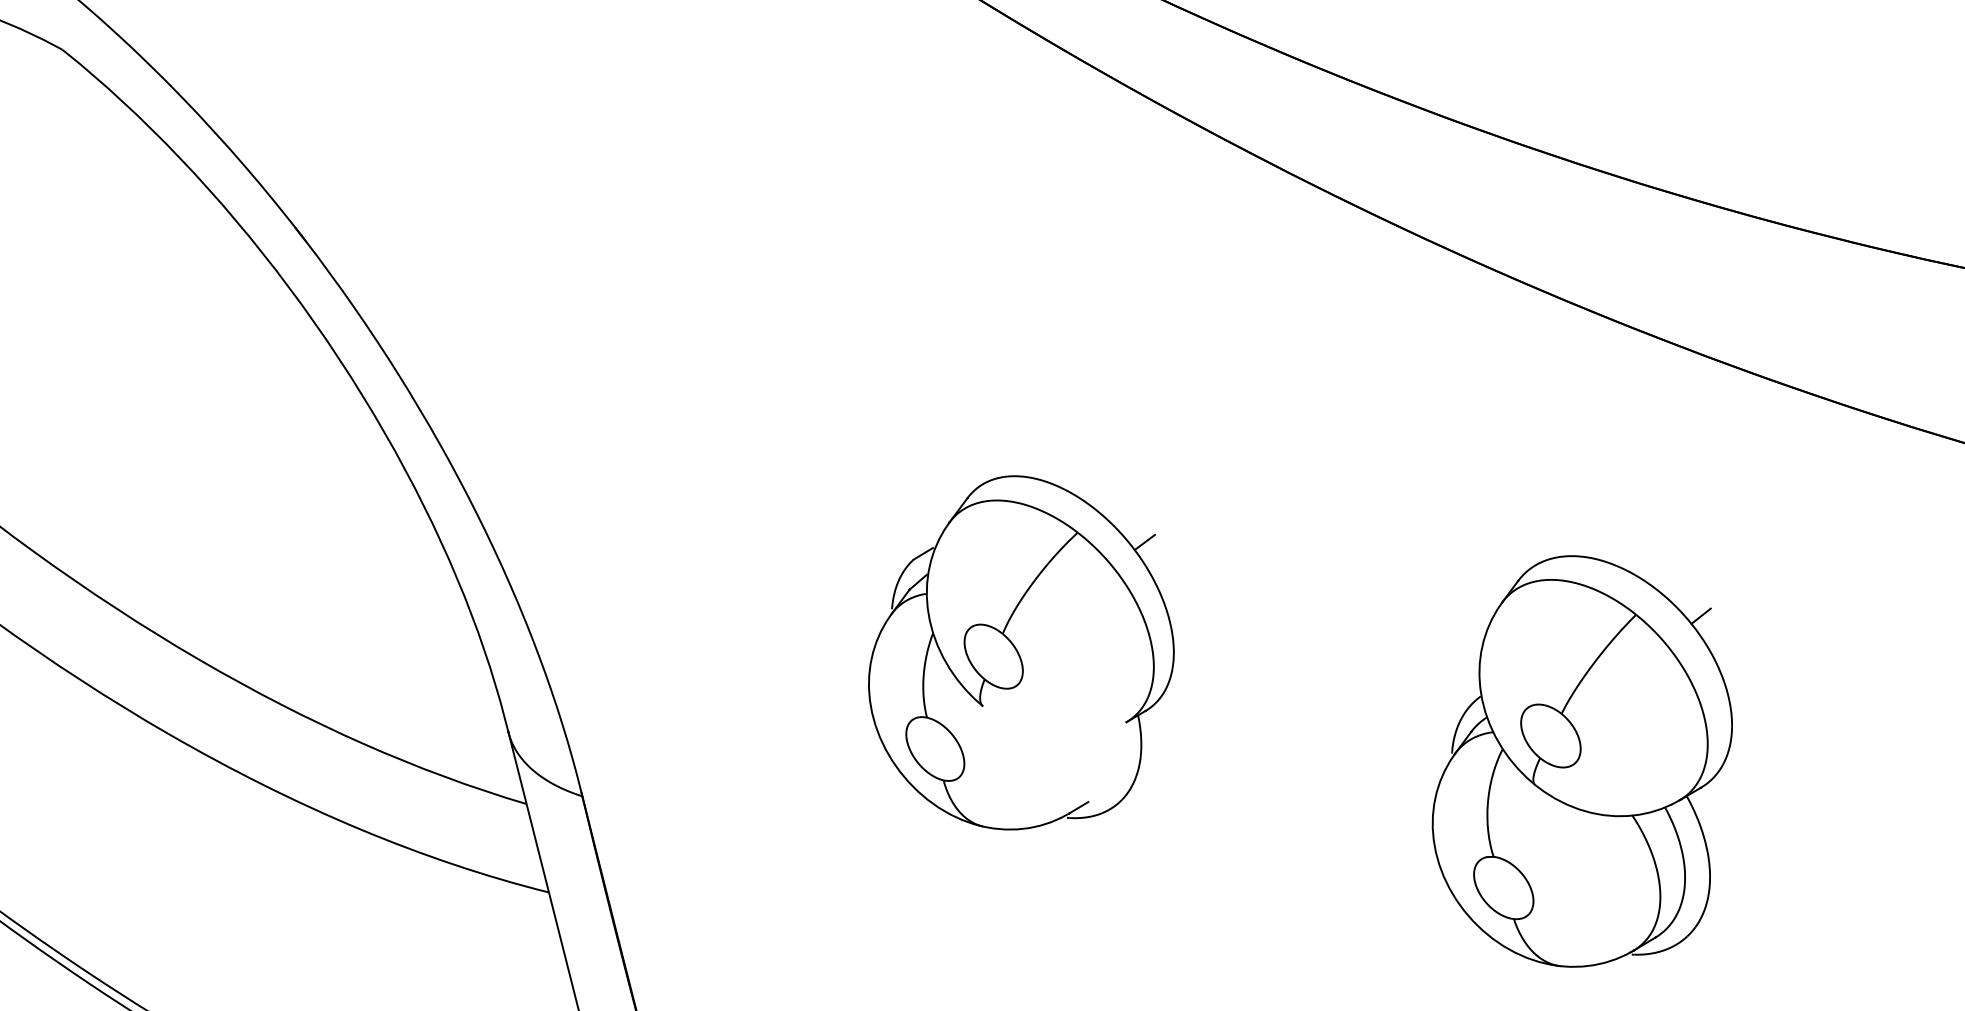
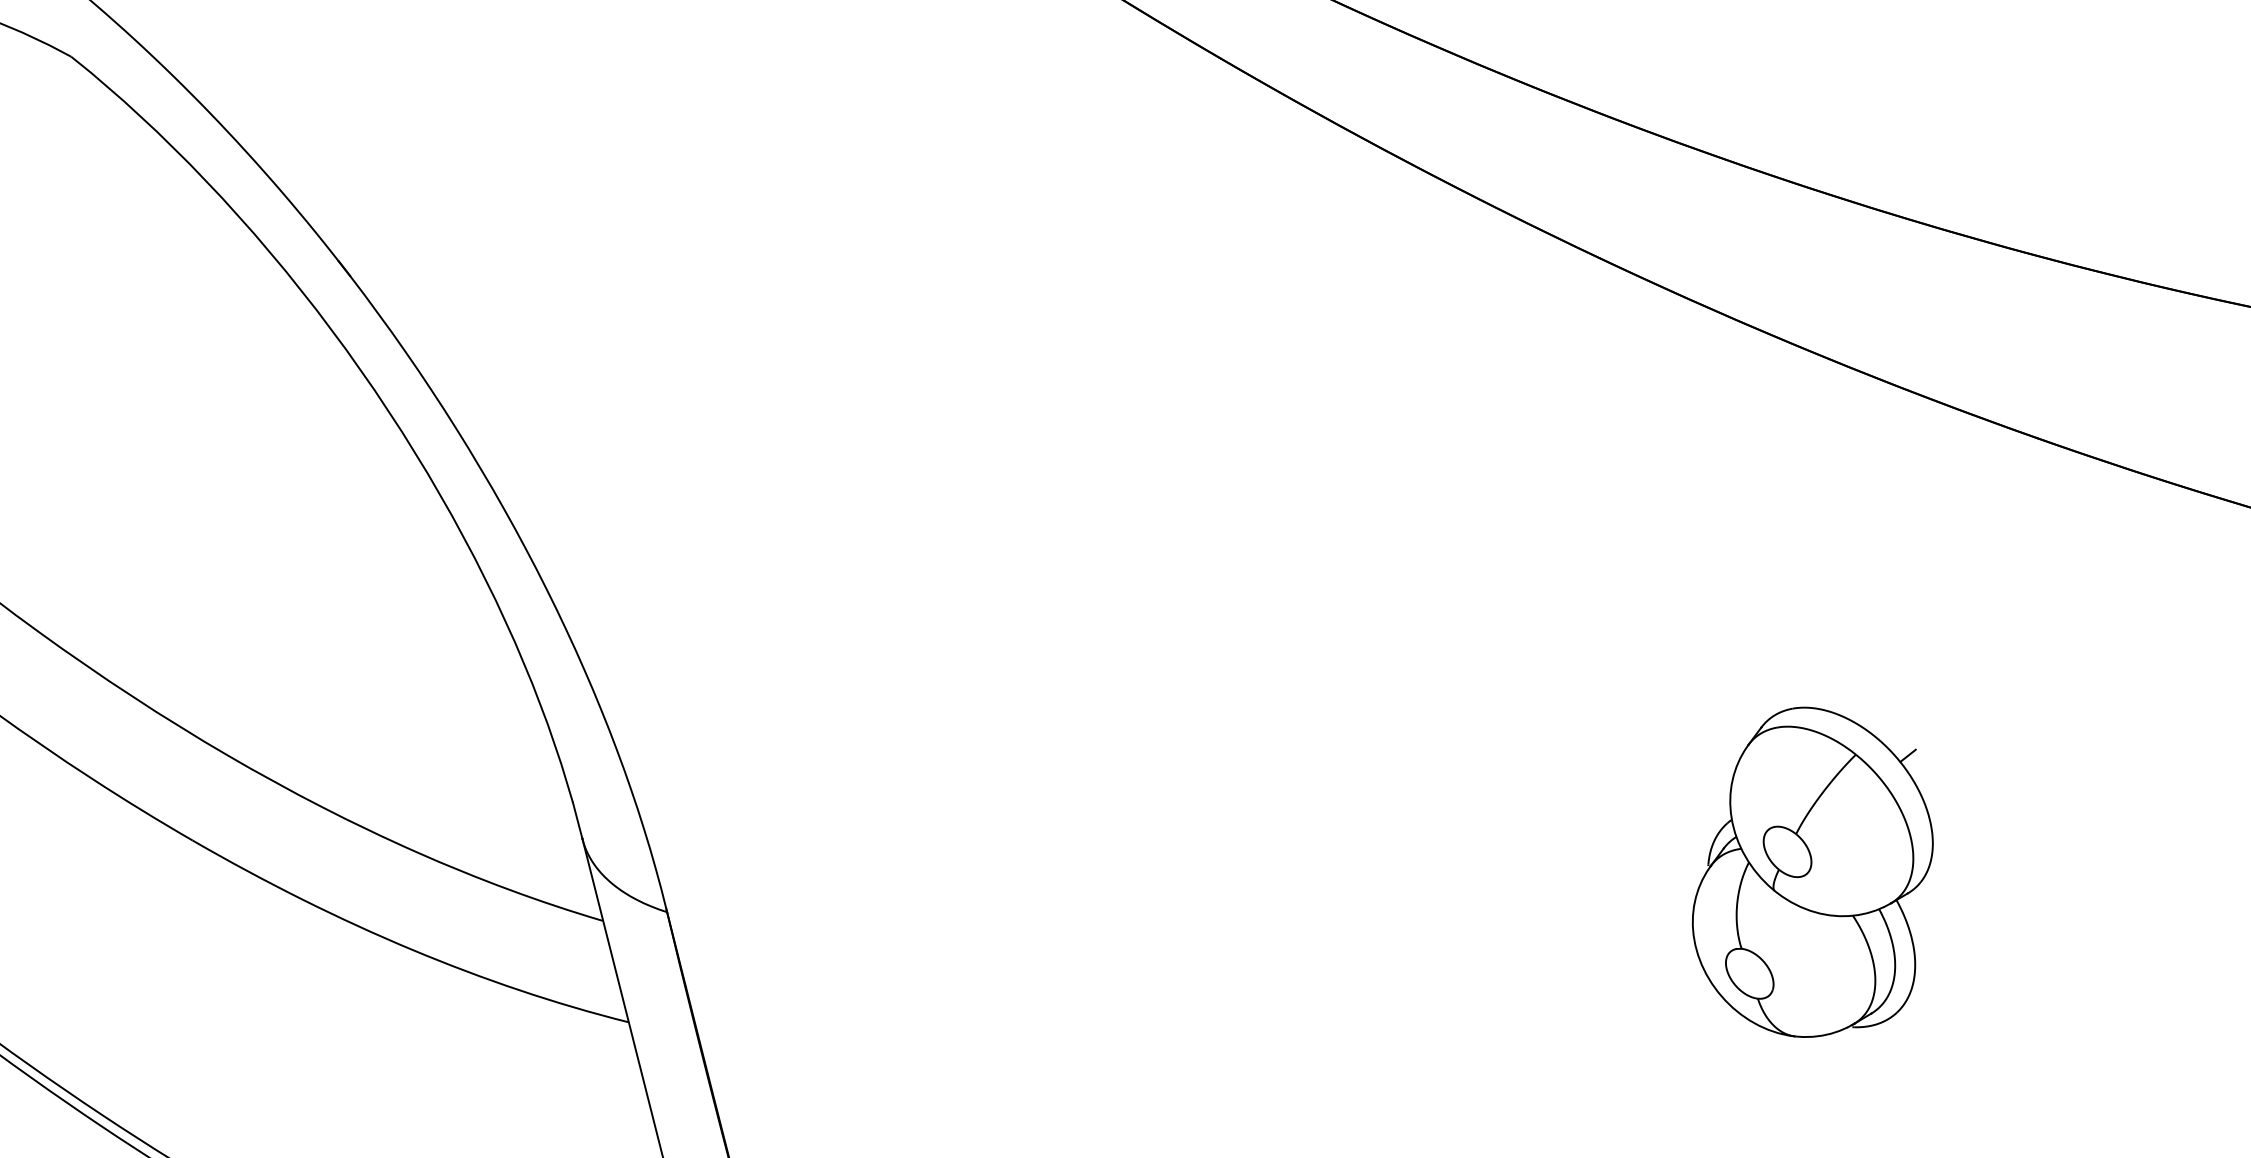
part: (1020, 652) -> (1169, 747), removed
part: (1582, 761) -> (1812, 872), size x0.7

